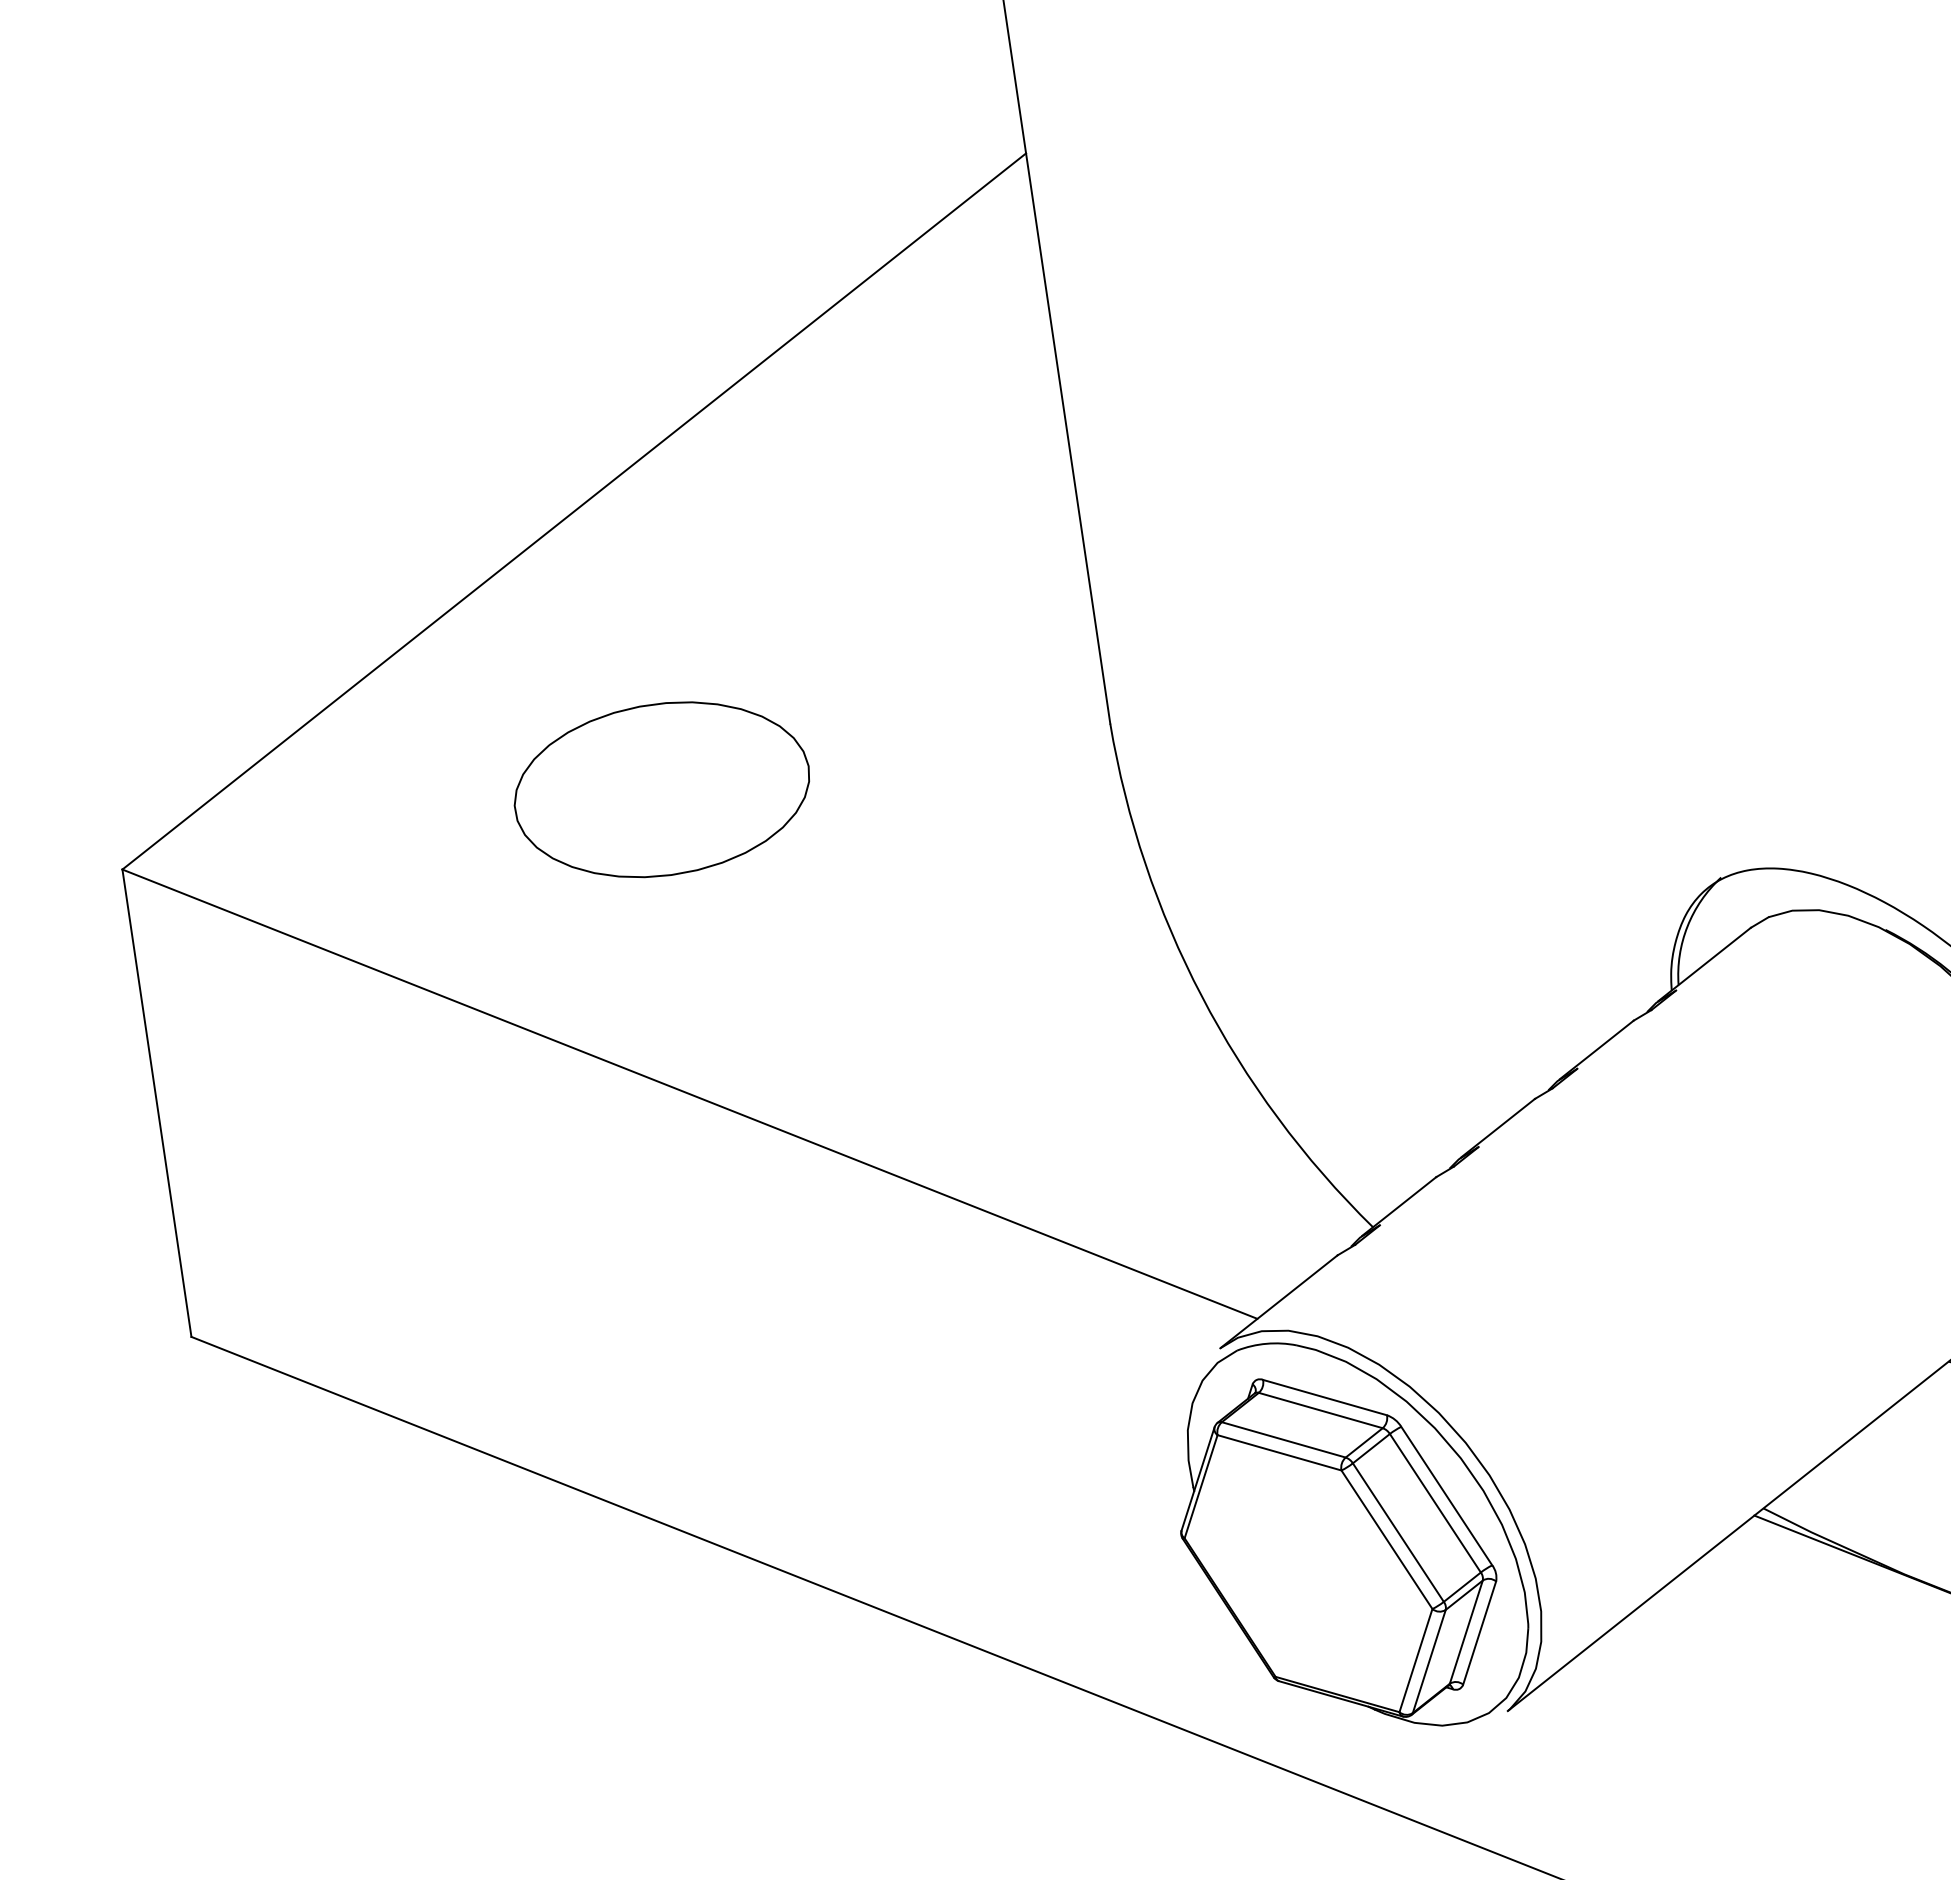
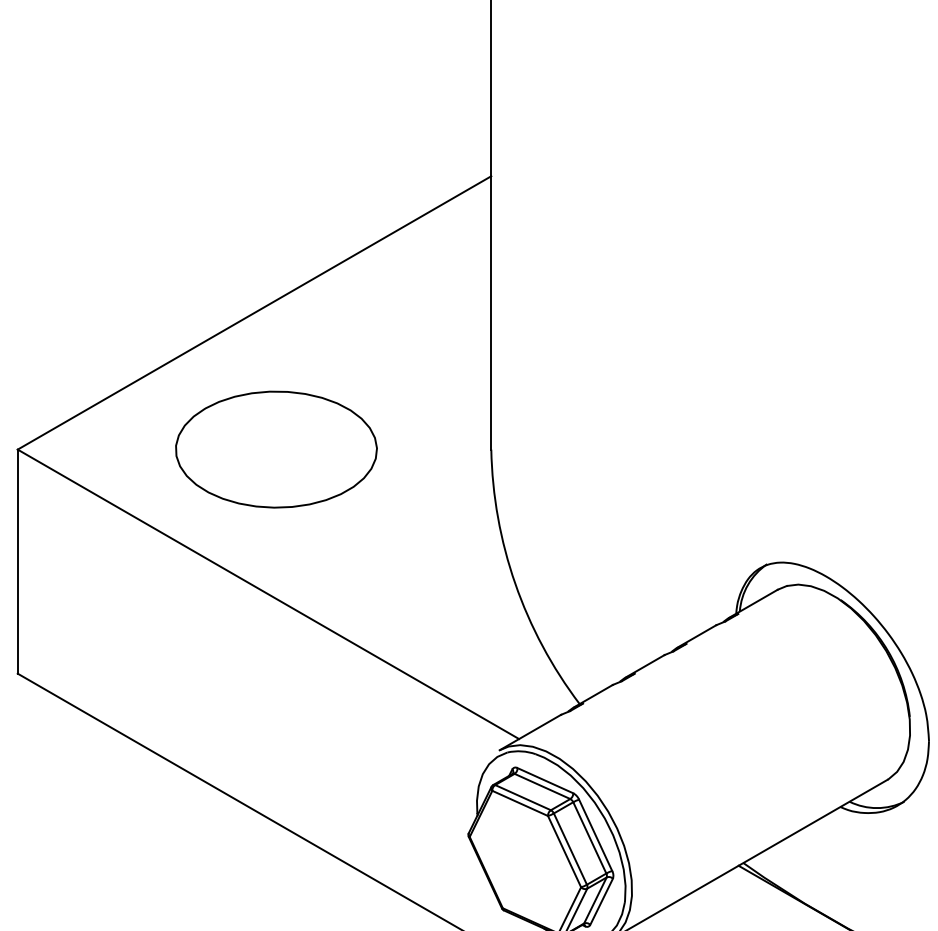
part: (662, 789) -> (276, 449), size x1.43

